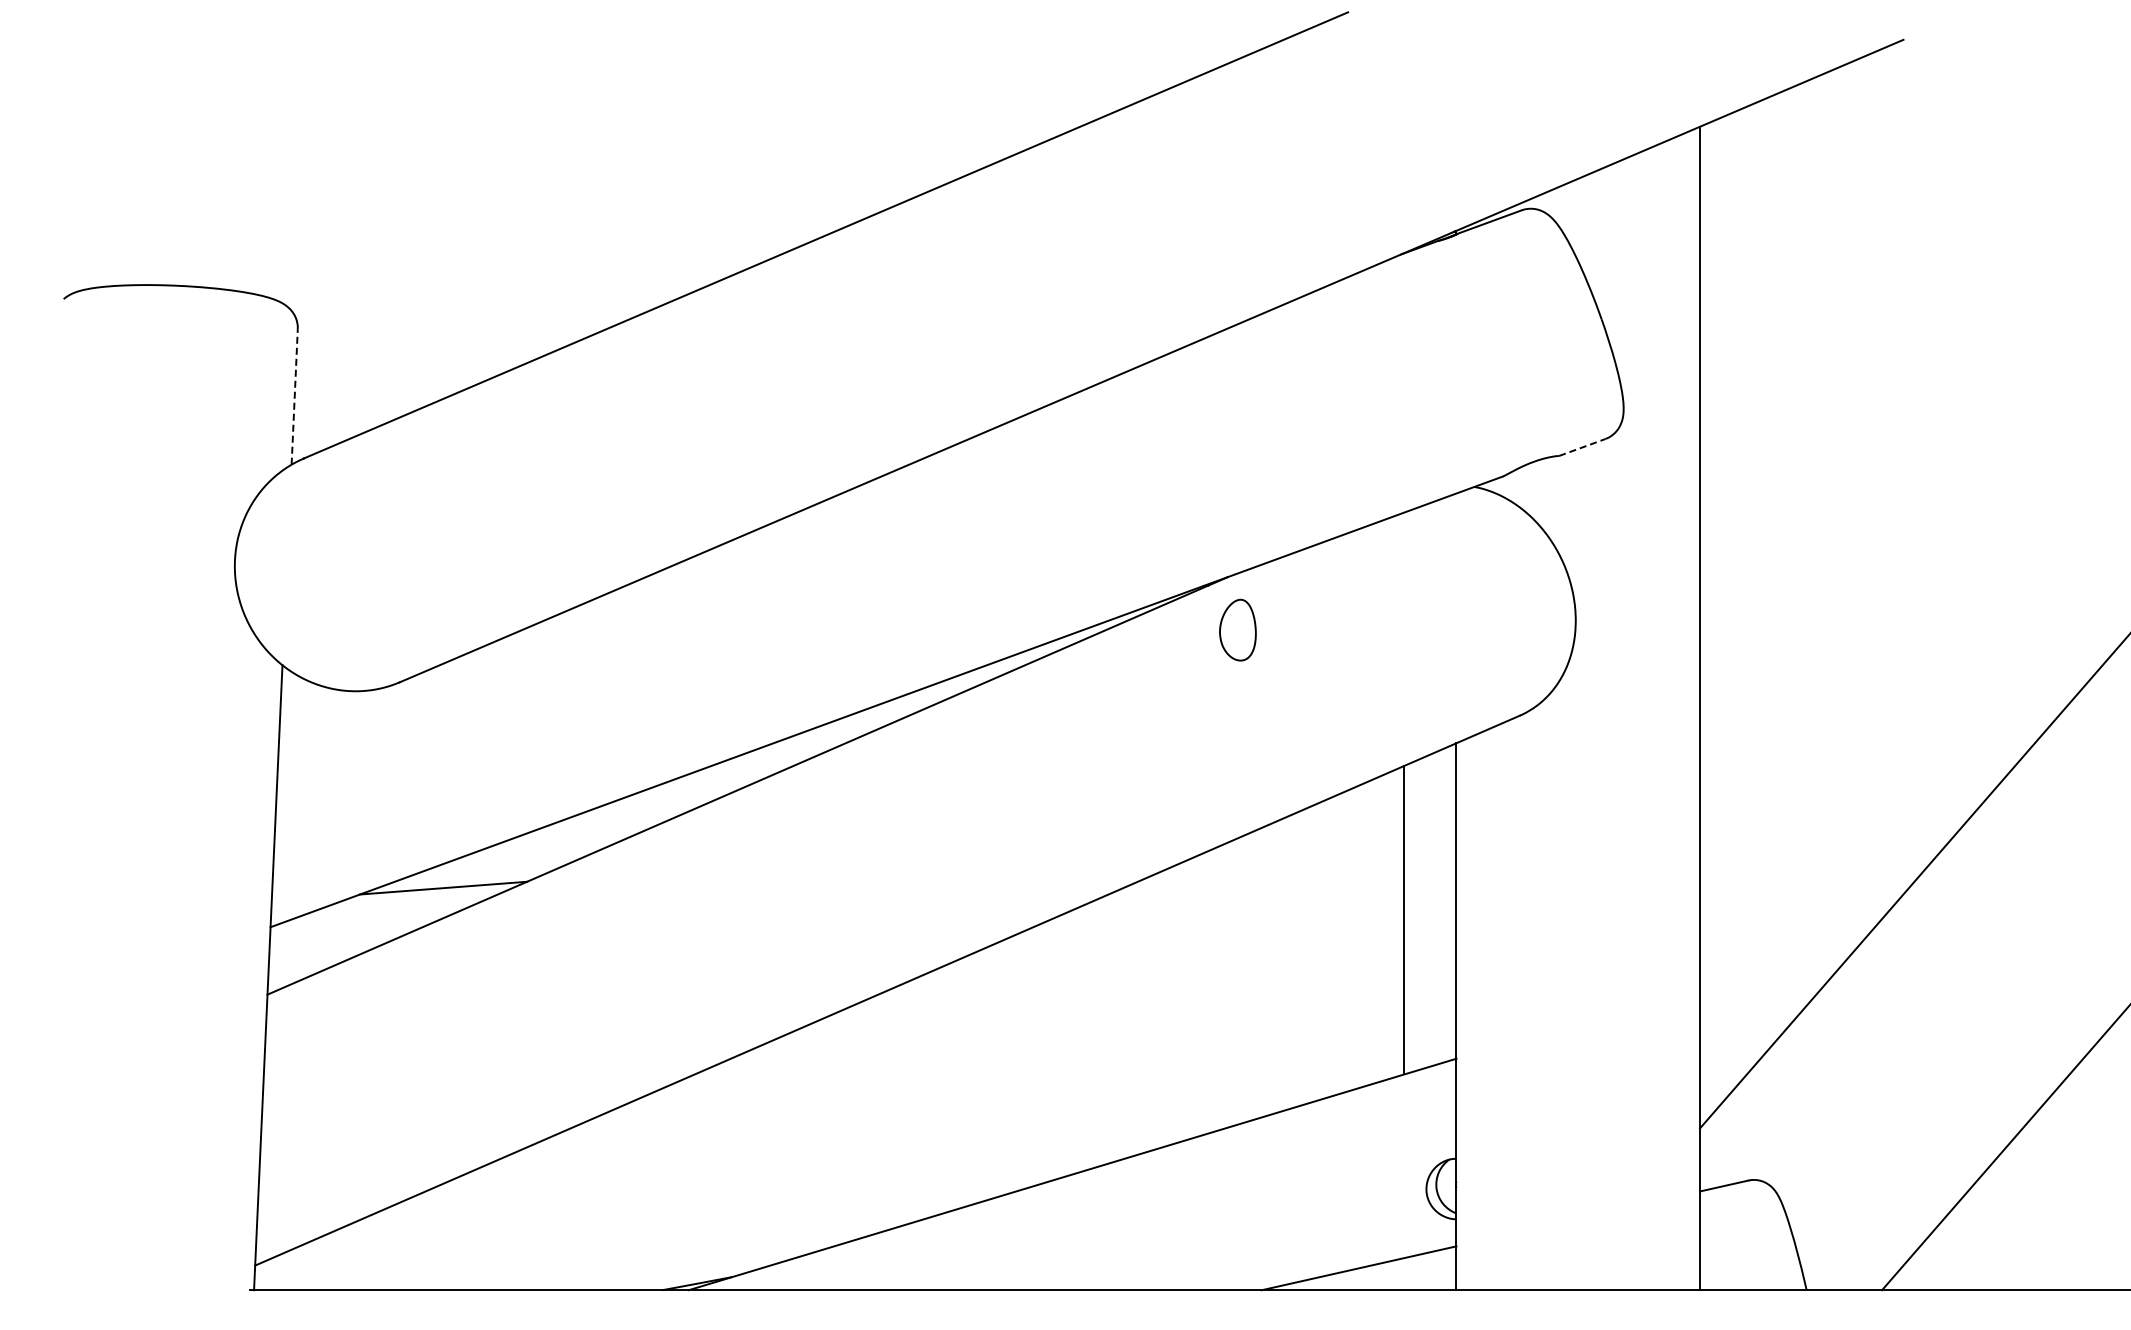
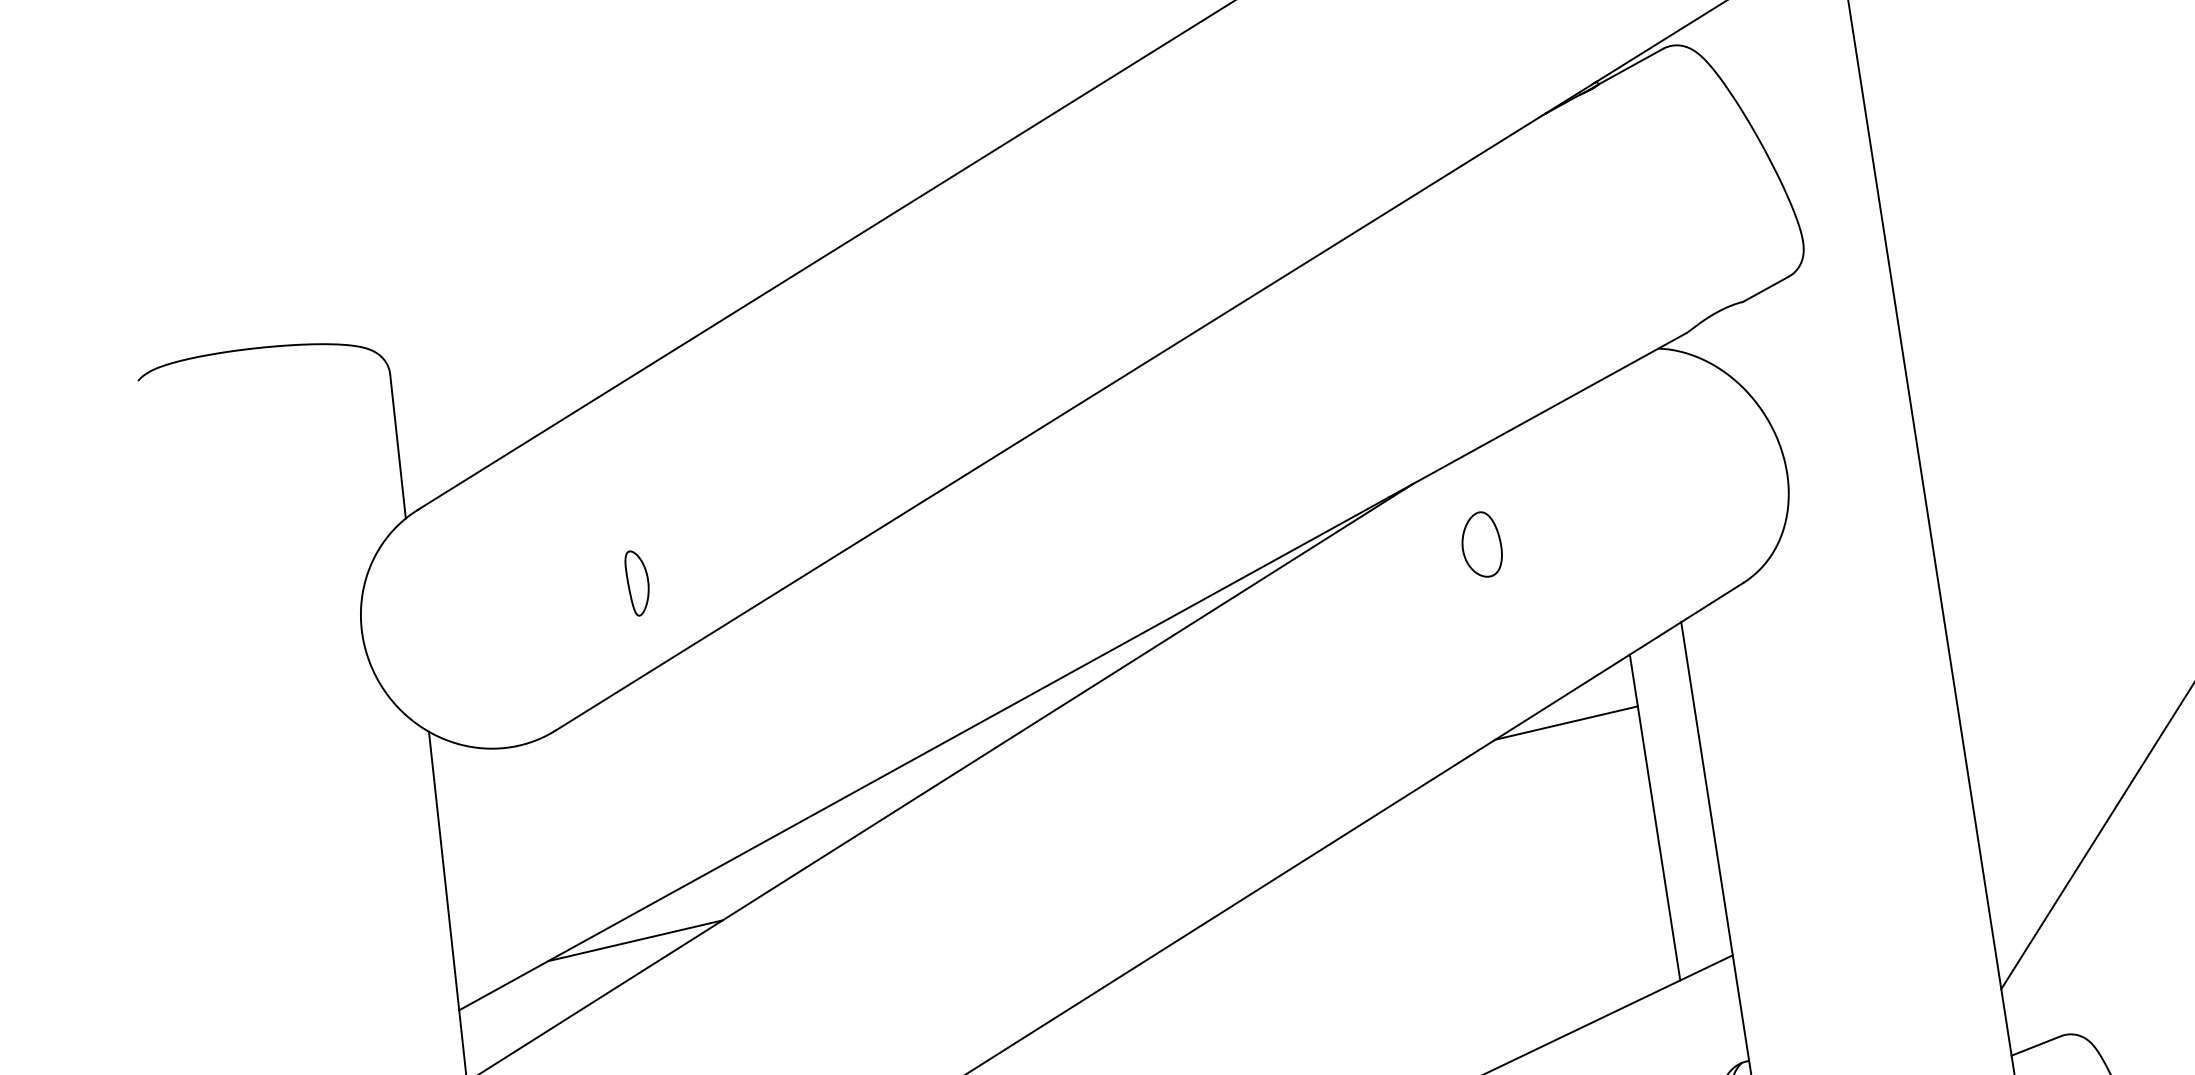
line: (294, 396) -> (397, 446), dashed -> solid
line: (1582, 447) -> (1765, 289), dashed -> solid
part: (497, 557) -> (638, 582), added
part: (1237, 629) -> (1481, 544), moved
line: (1335, 819) -> (1565, 722), added

